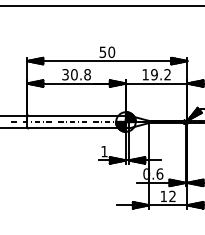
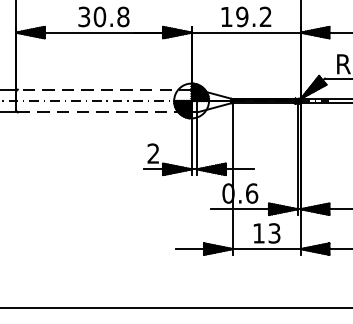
line: (77, 115) -> (105, 89), solid -> dashed
line: (77, 128) -> (105, 112), solid -> dashed
text: (104, 151) -> (153, 153), 1 -> 2
text: (172, 196) -> (274, 233), 12 -> 13

